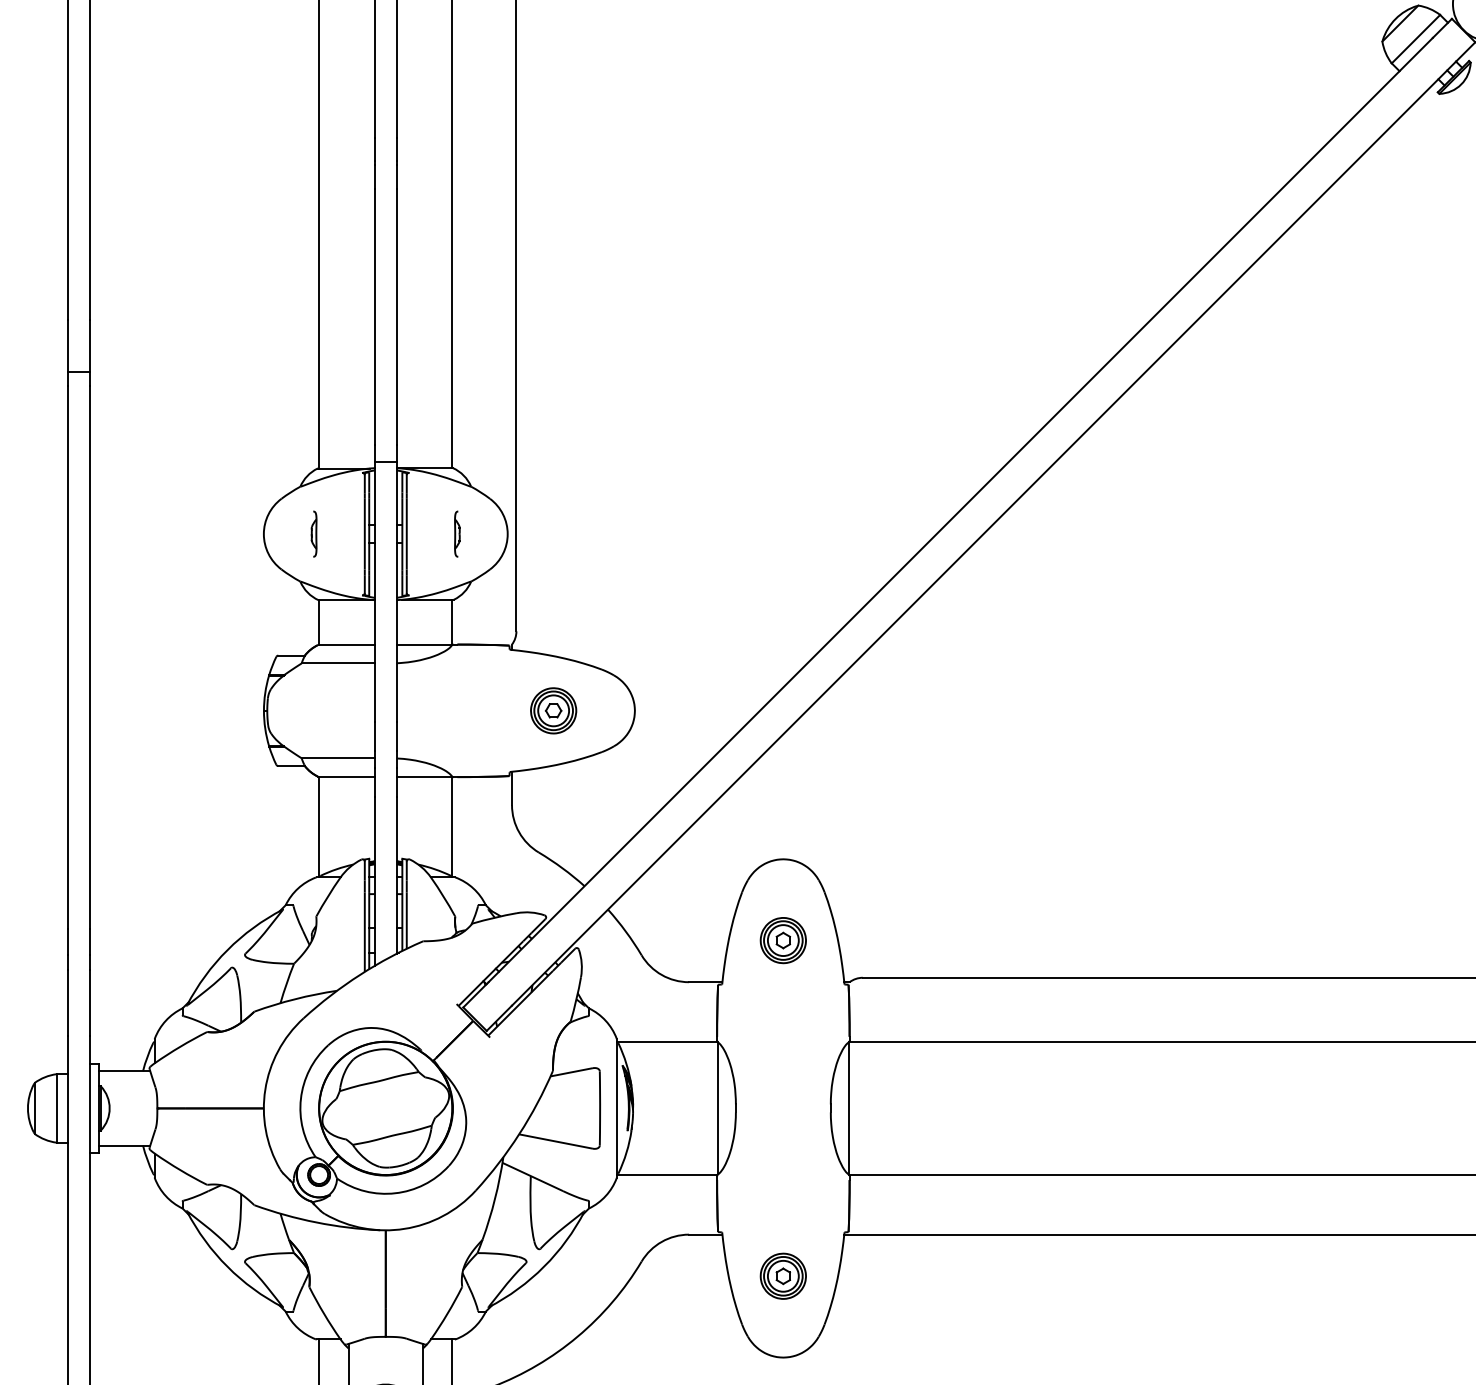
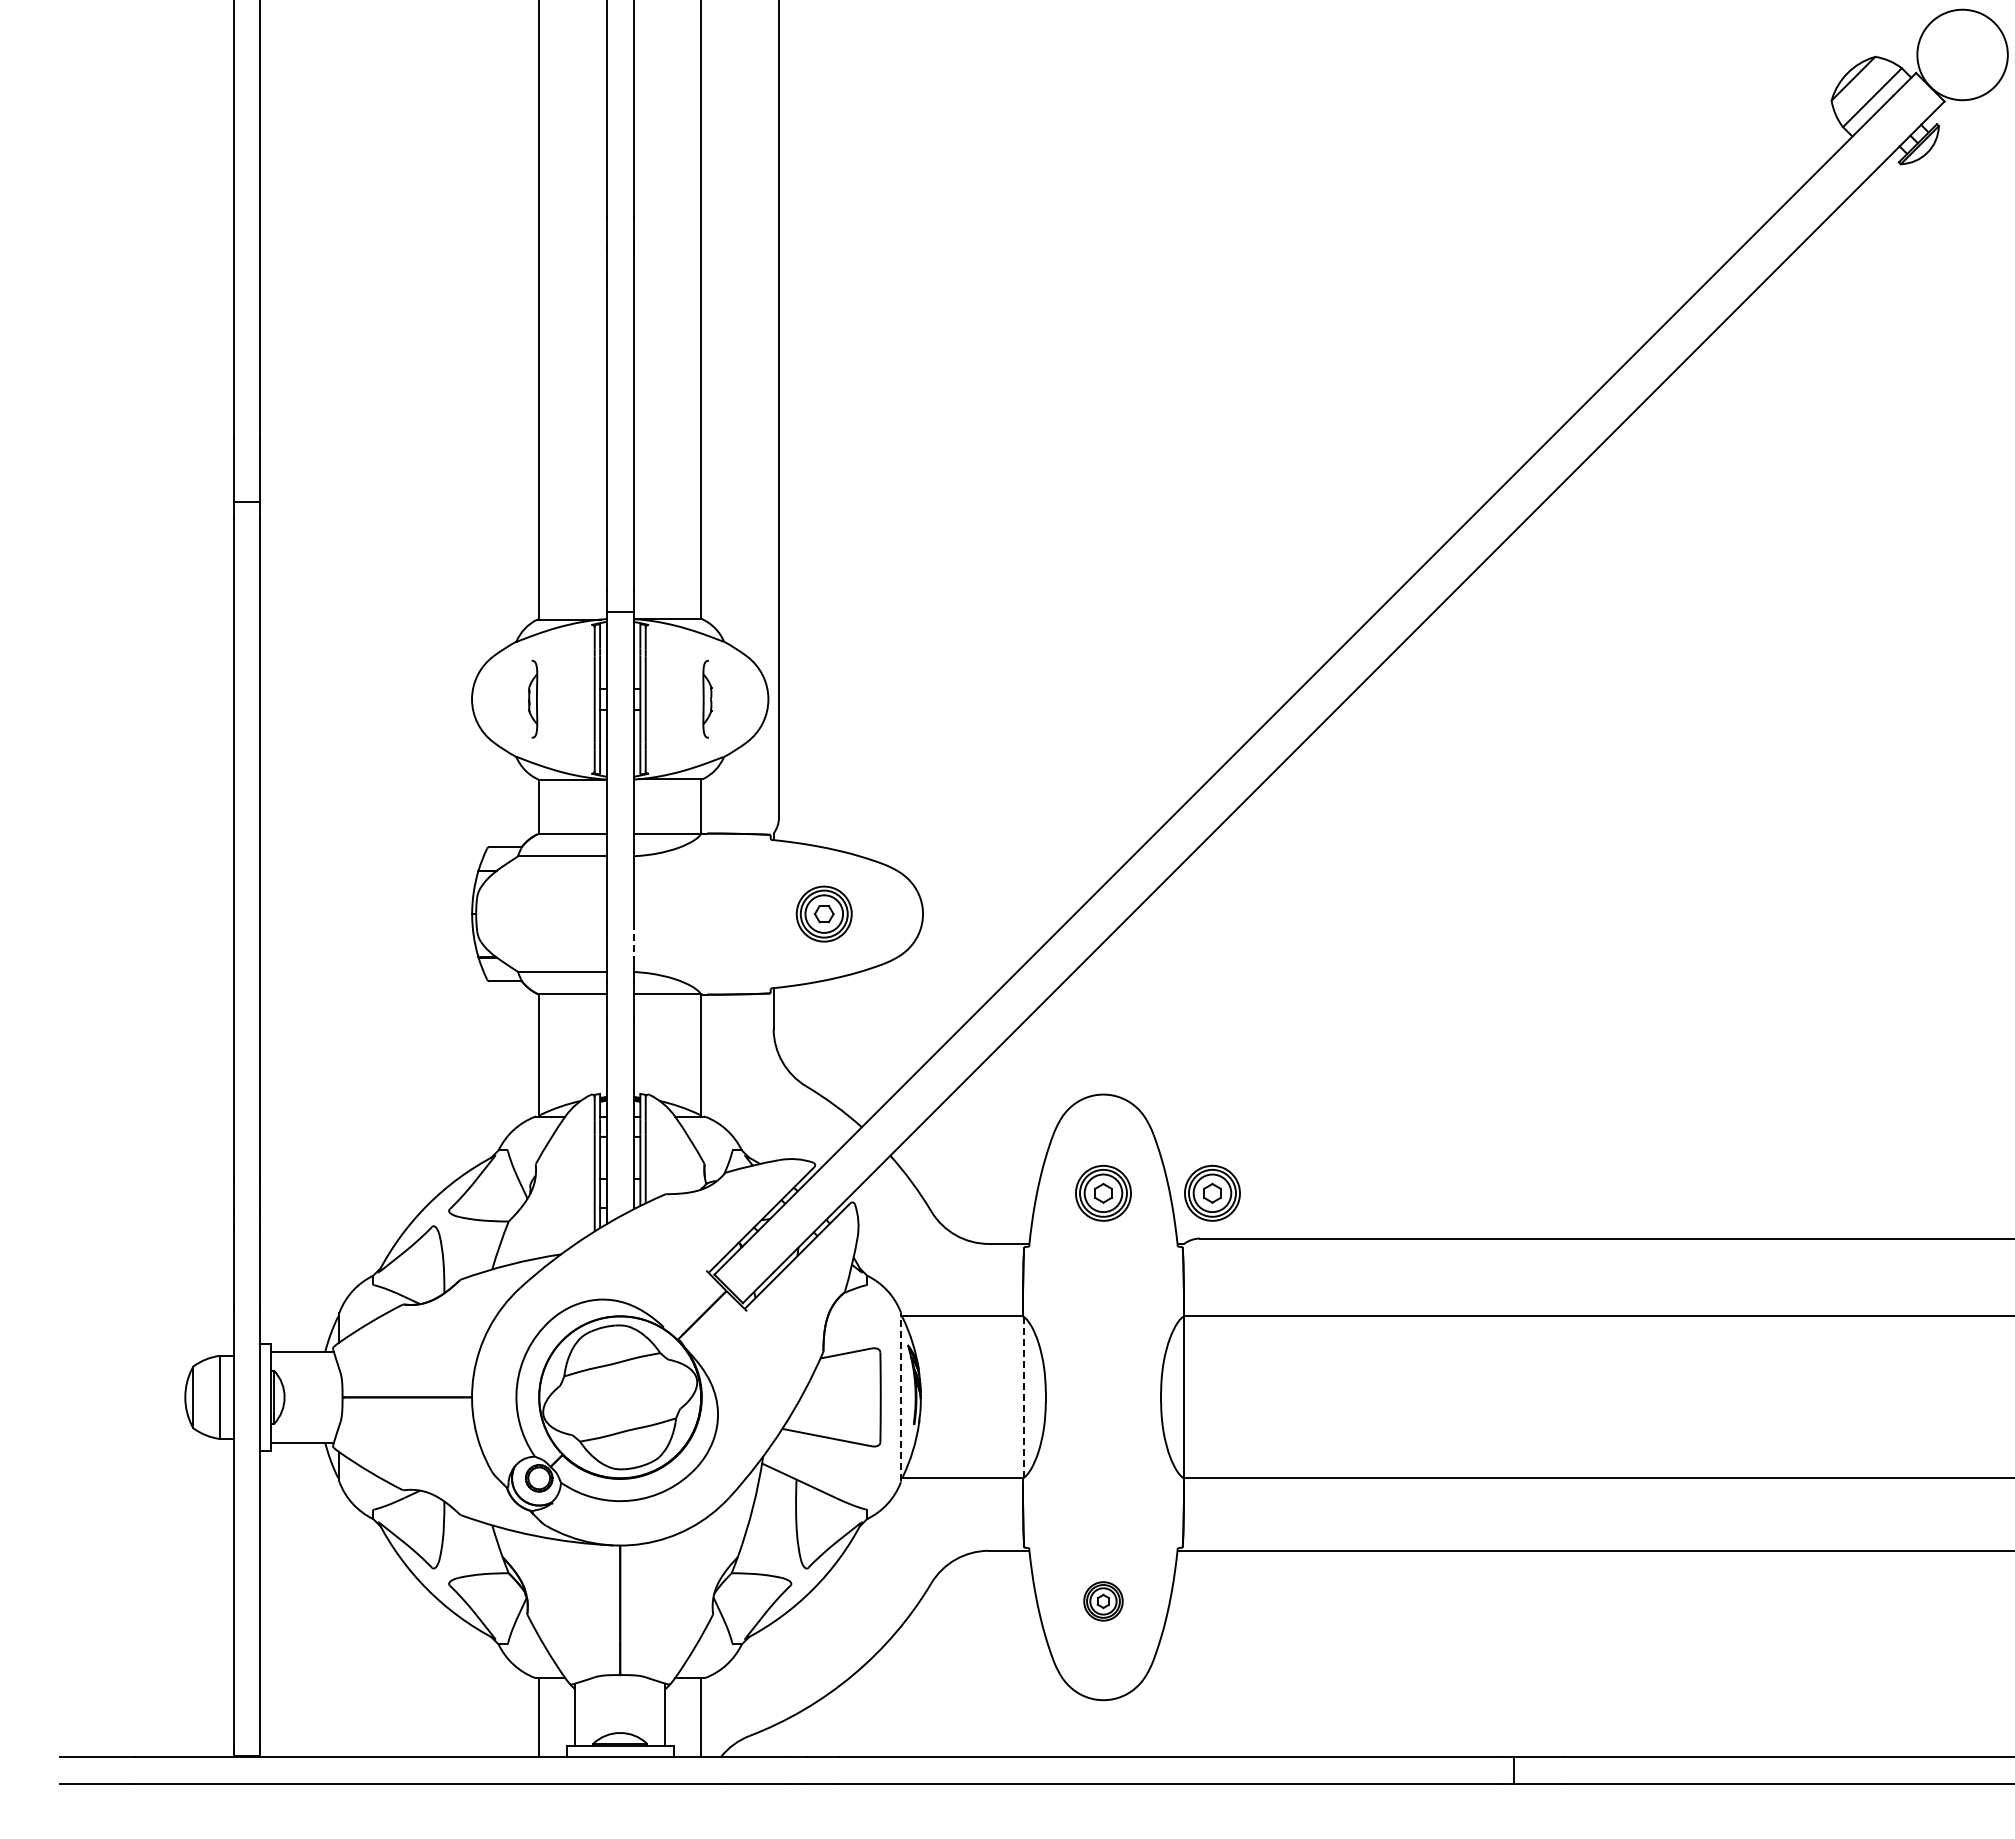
part: (313, 534) -> (532, 699), size x1.4
part: (456, 534) -> (706, 699), size x1.4
line: (396, 736) -> (633, 945), solid -> dashed
part: (873, 940) -> (1212, 1193), added
line: (617, 1107) -> (901, 1396), solid -> dashed
line: (717, 1108) -> (1023, 1397), solid -> dashed
part: (783, 1276) -> (1103, 1601), size x0.7

